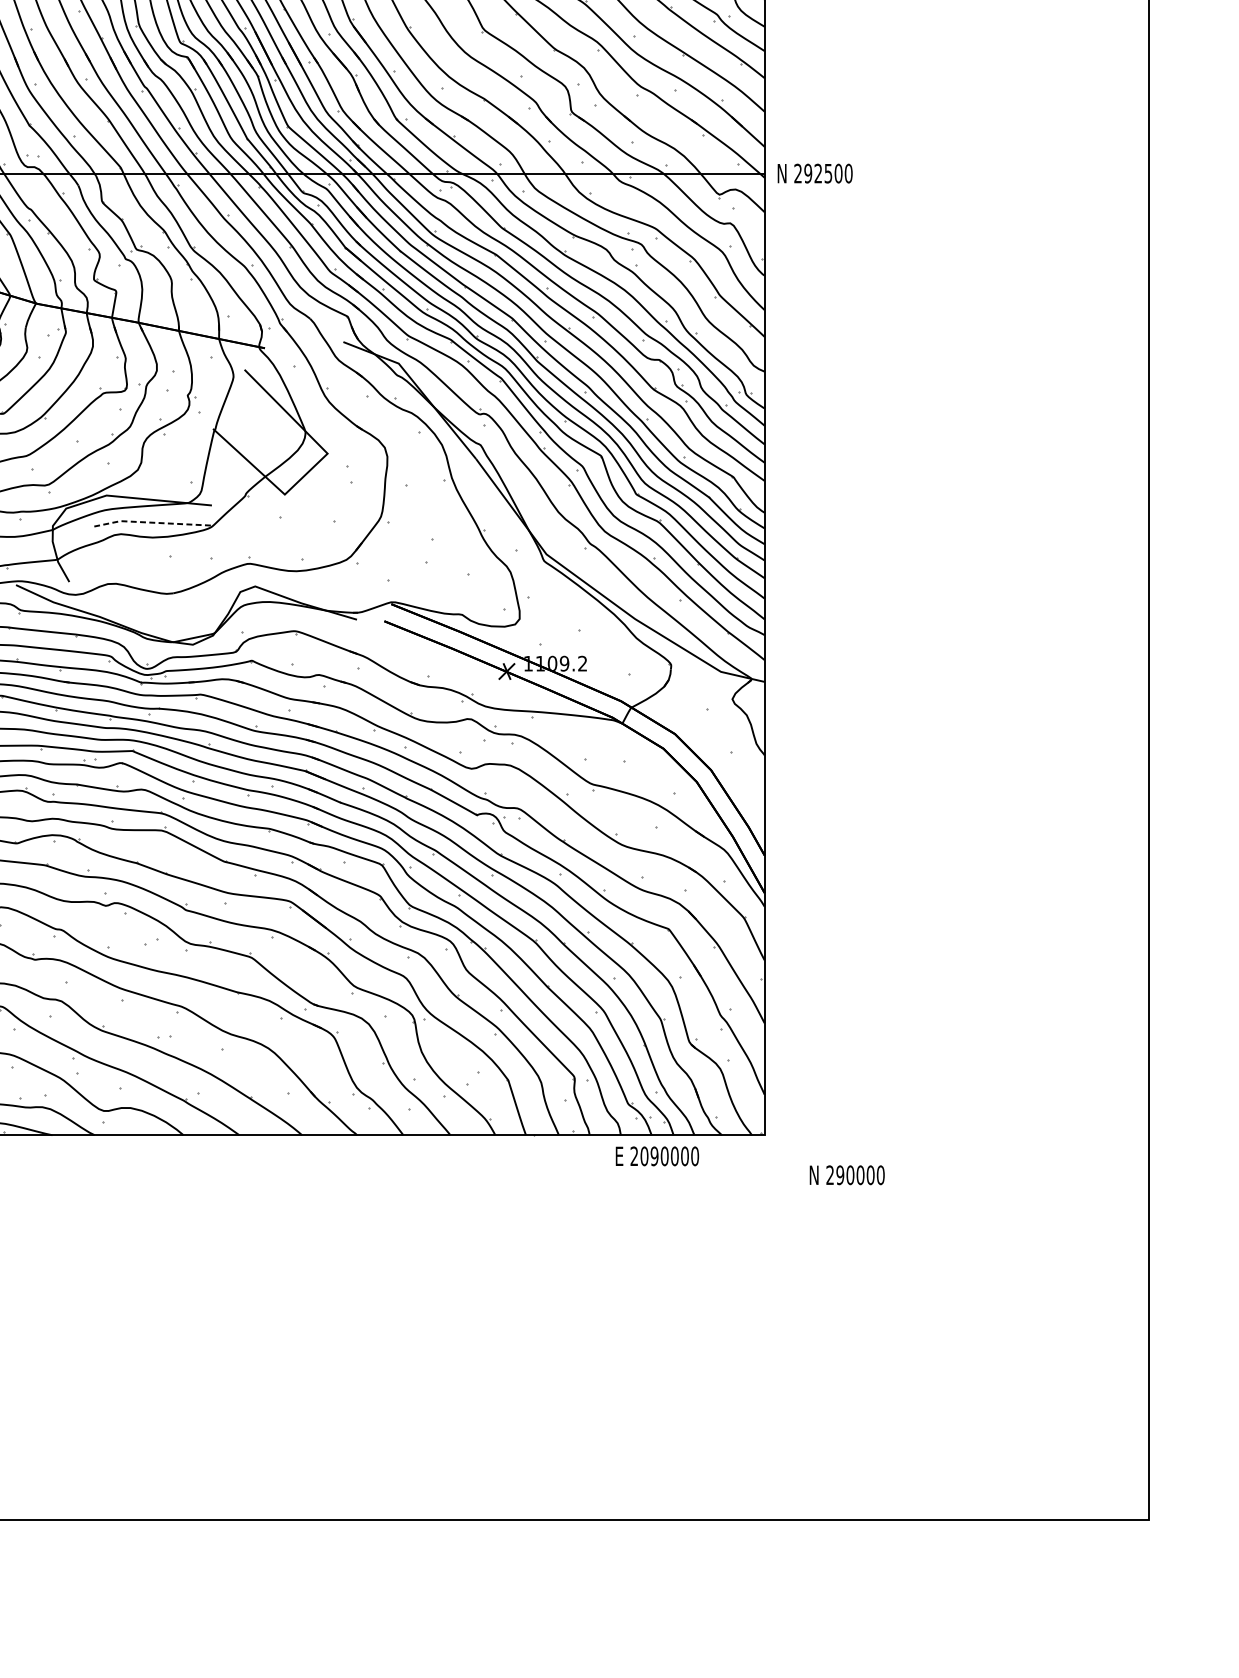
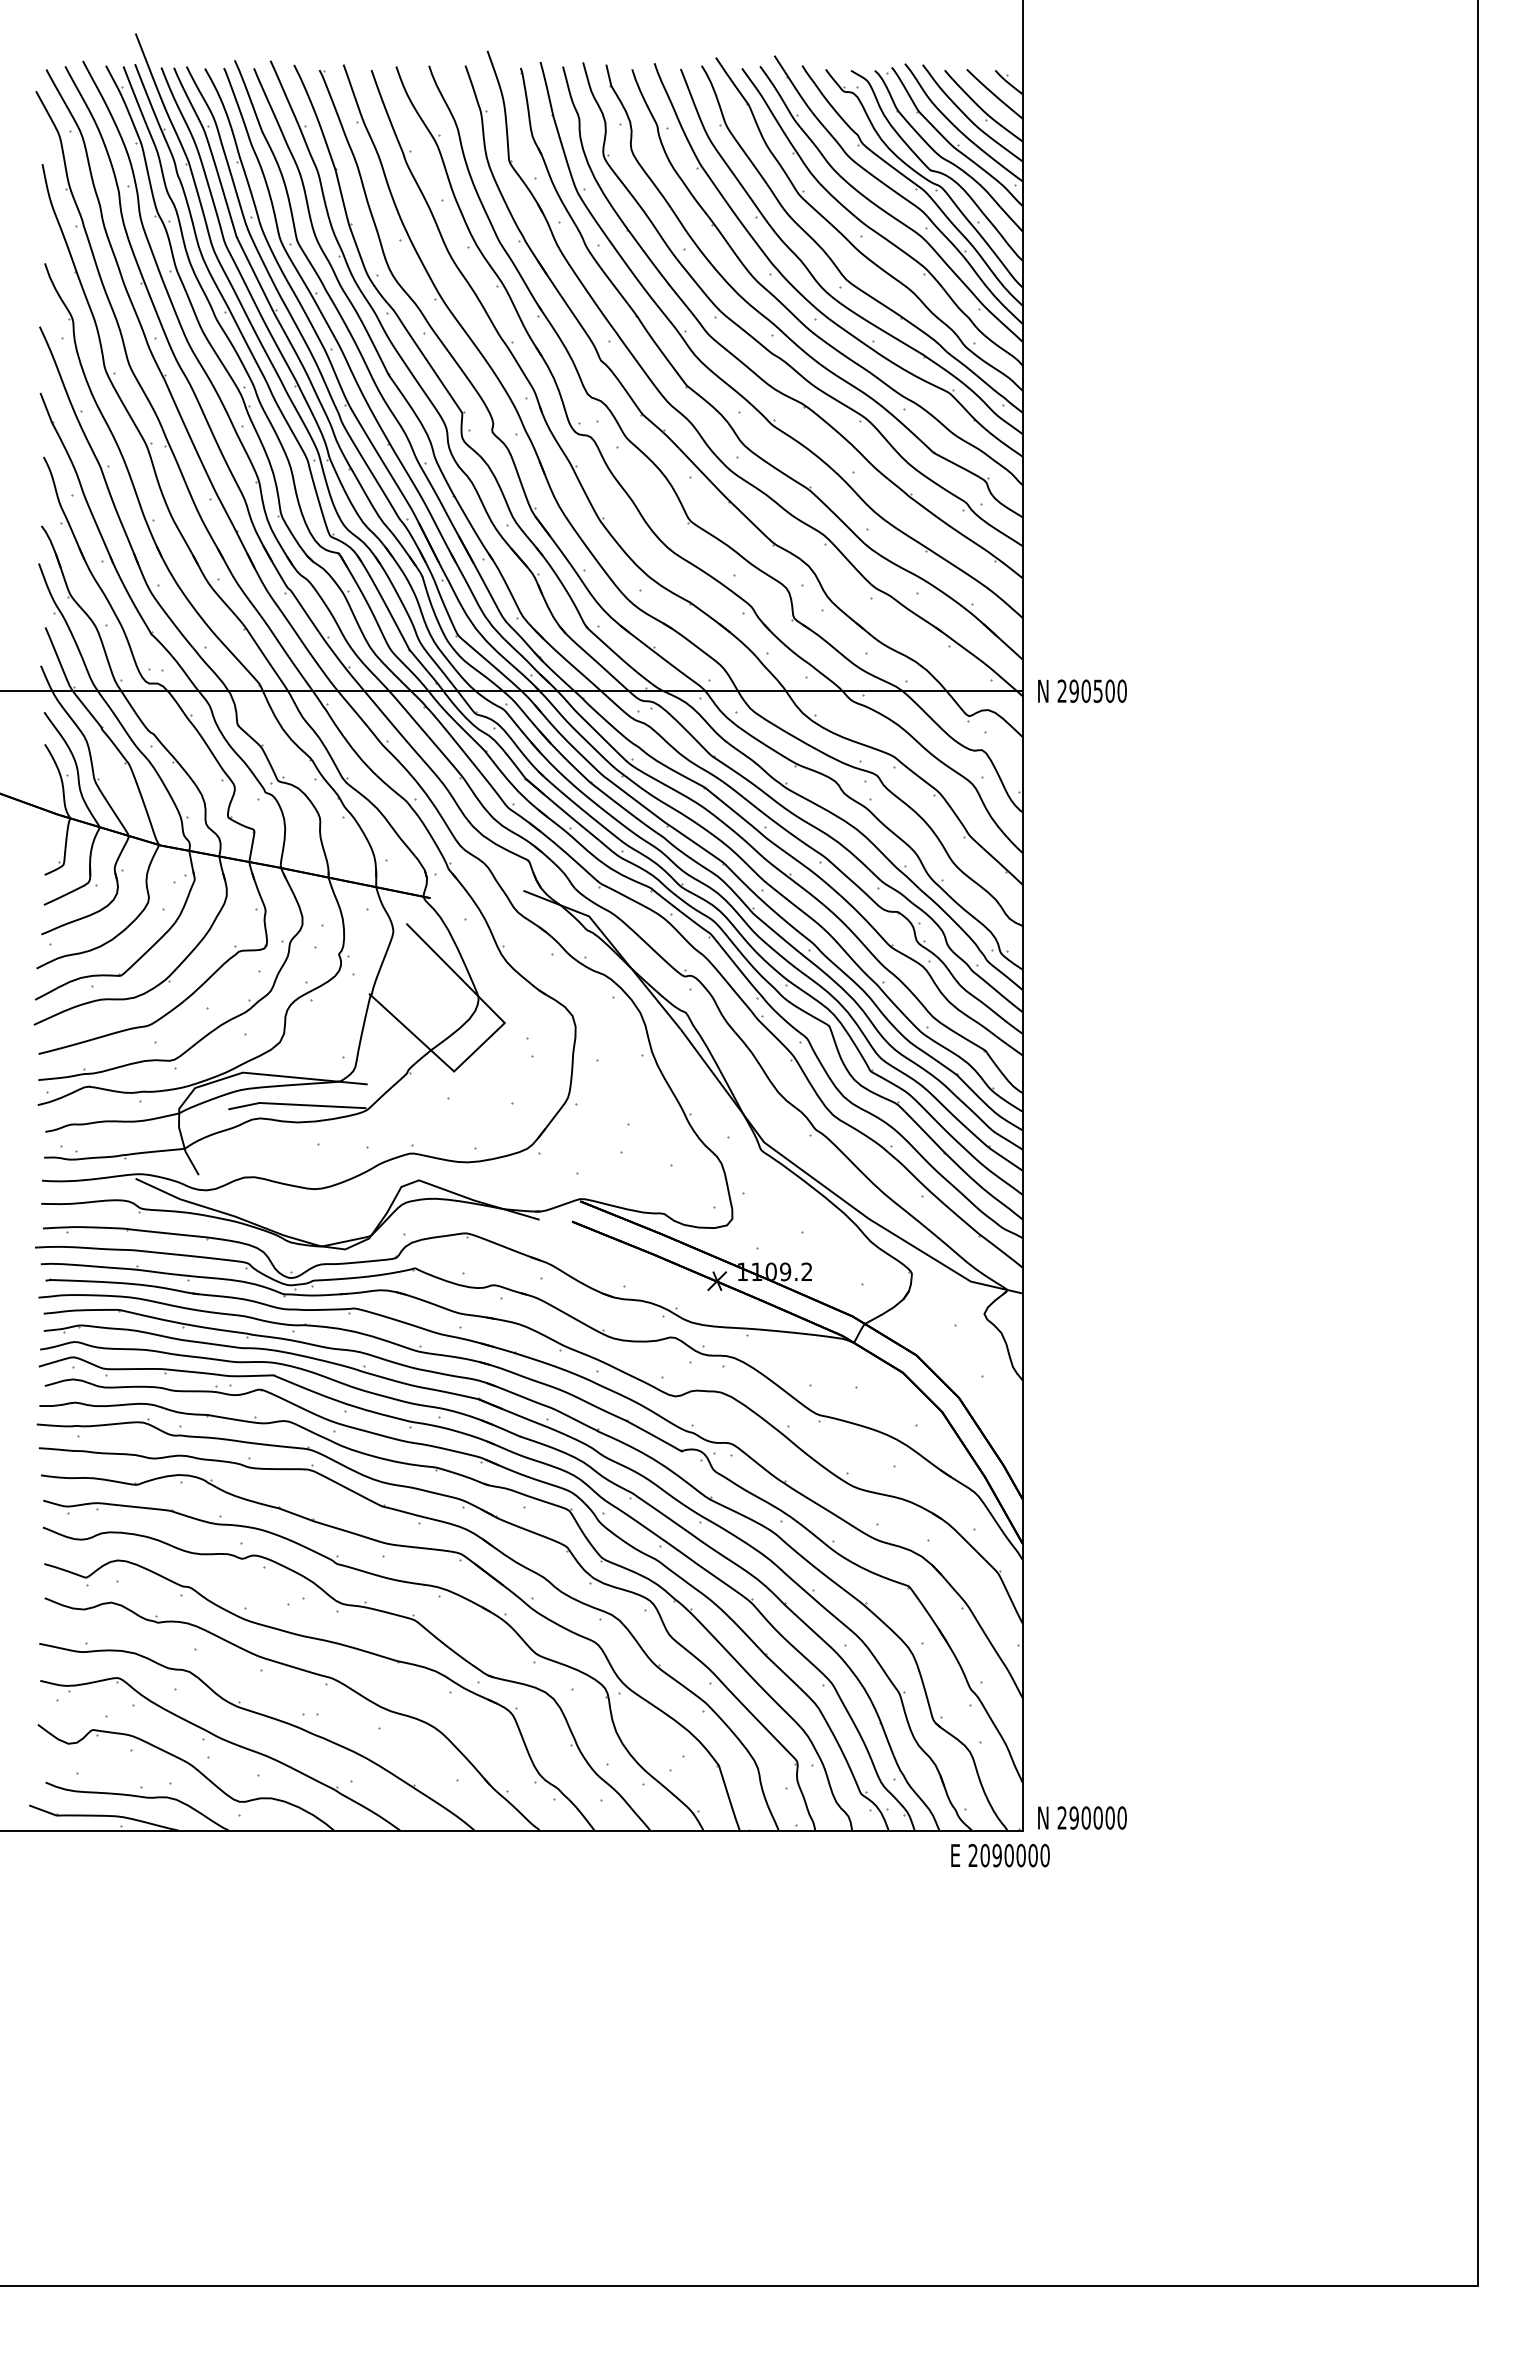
text: (817, 173) -> (1085, 690), 292500 -> 290500
line: (151, 522) -> (296, 1104), dashed -> solid
text: (657, 1156) -> (1000, 1855), moved
text: (847, 1174) -> (1082, 1817), moved

